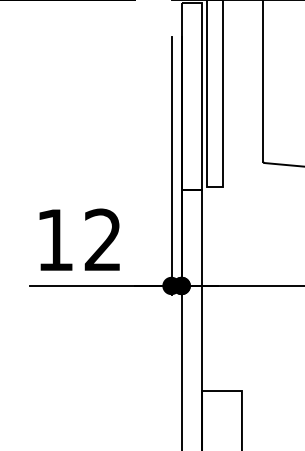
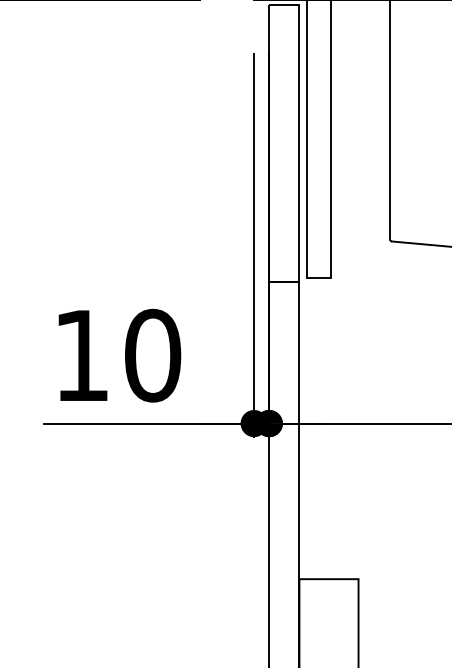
text: (103, 239) -> (153, 354), 12 -> 10

